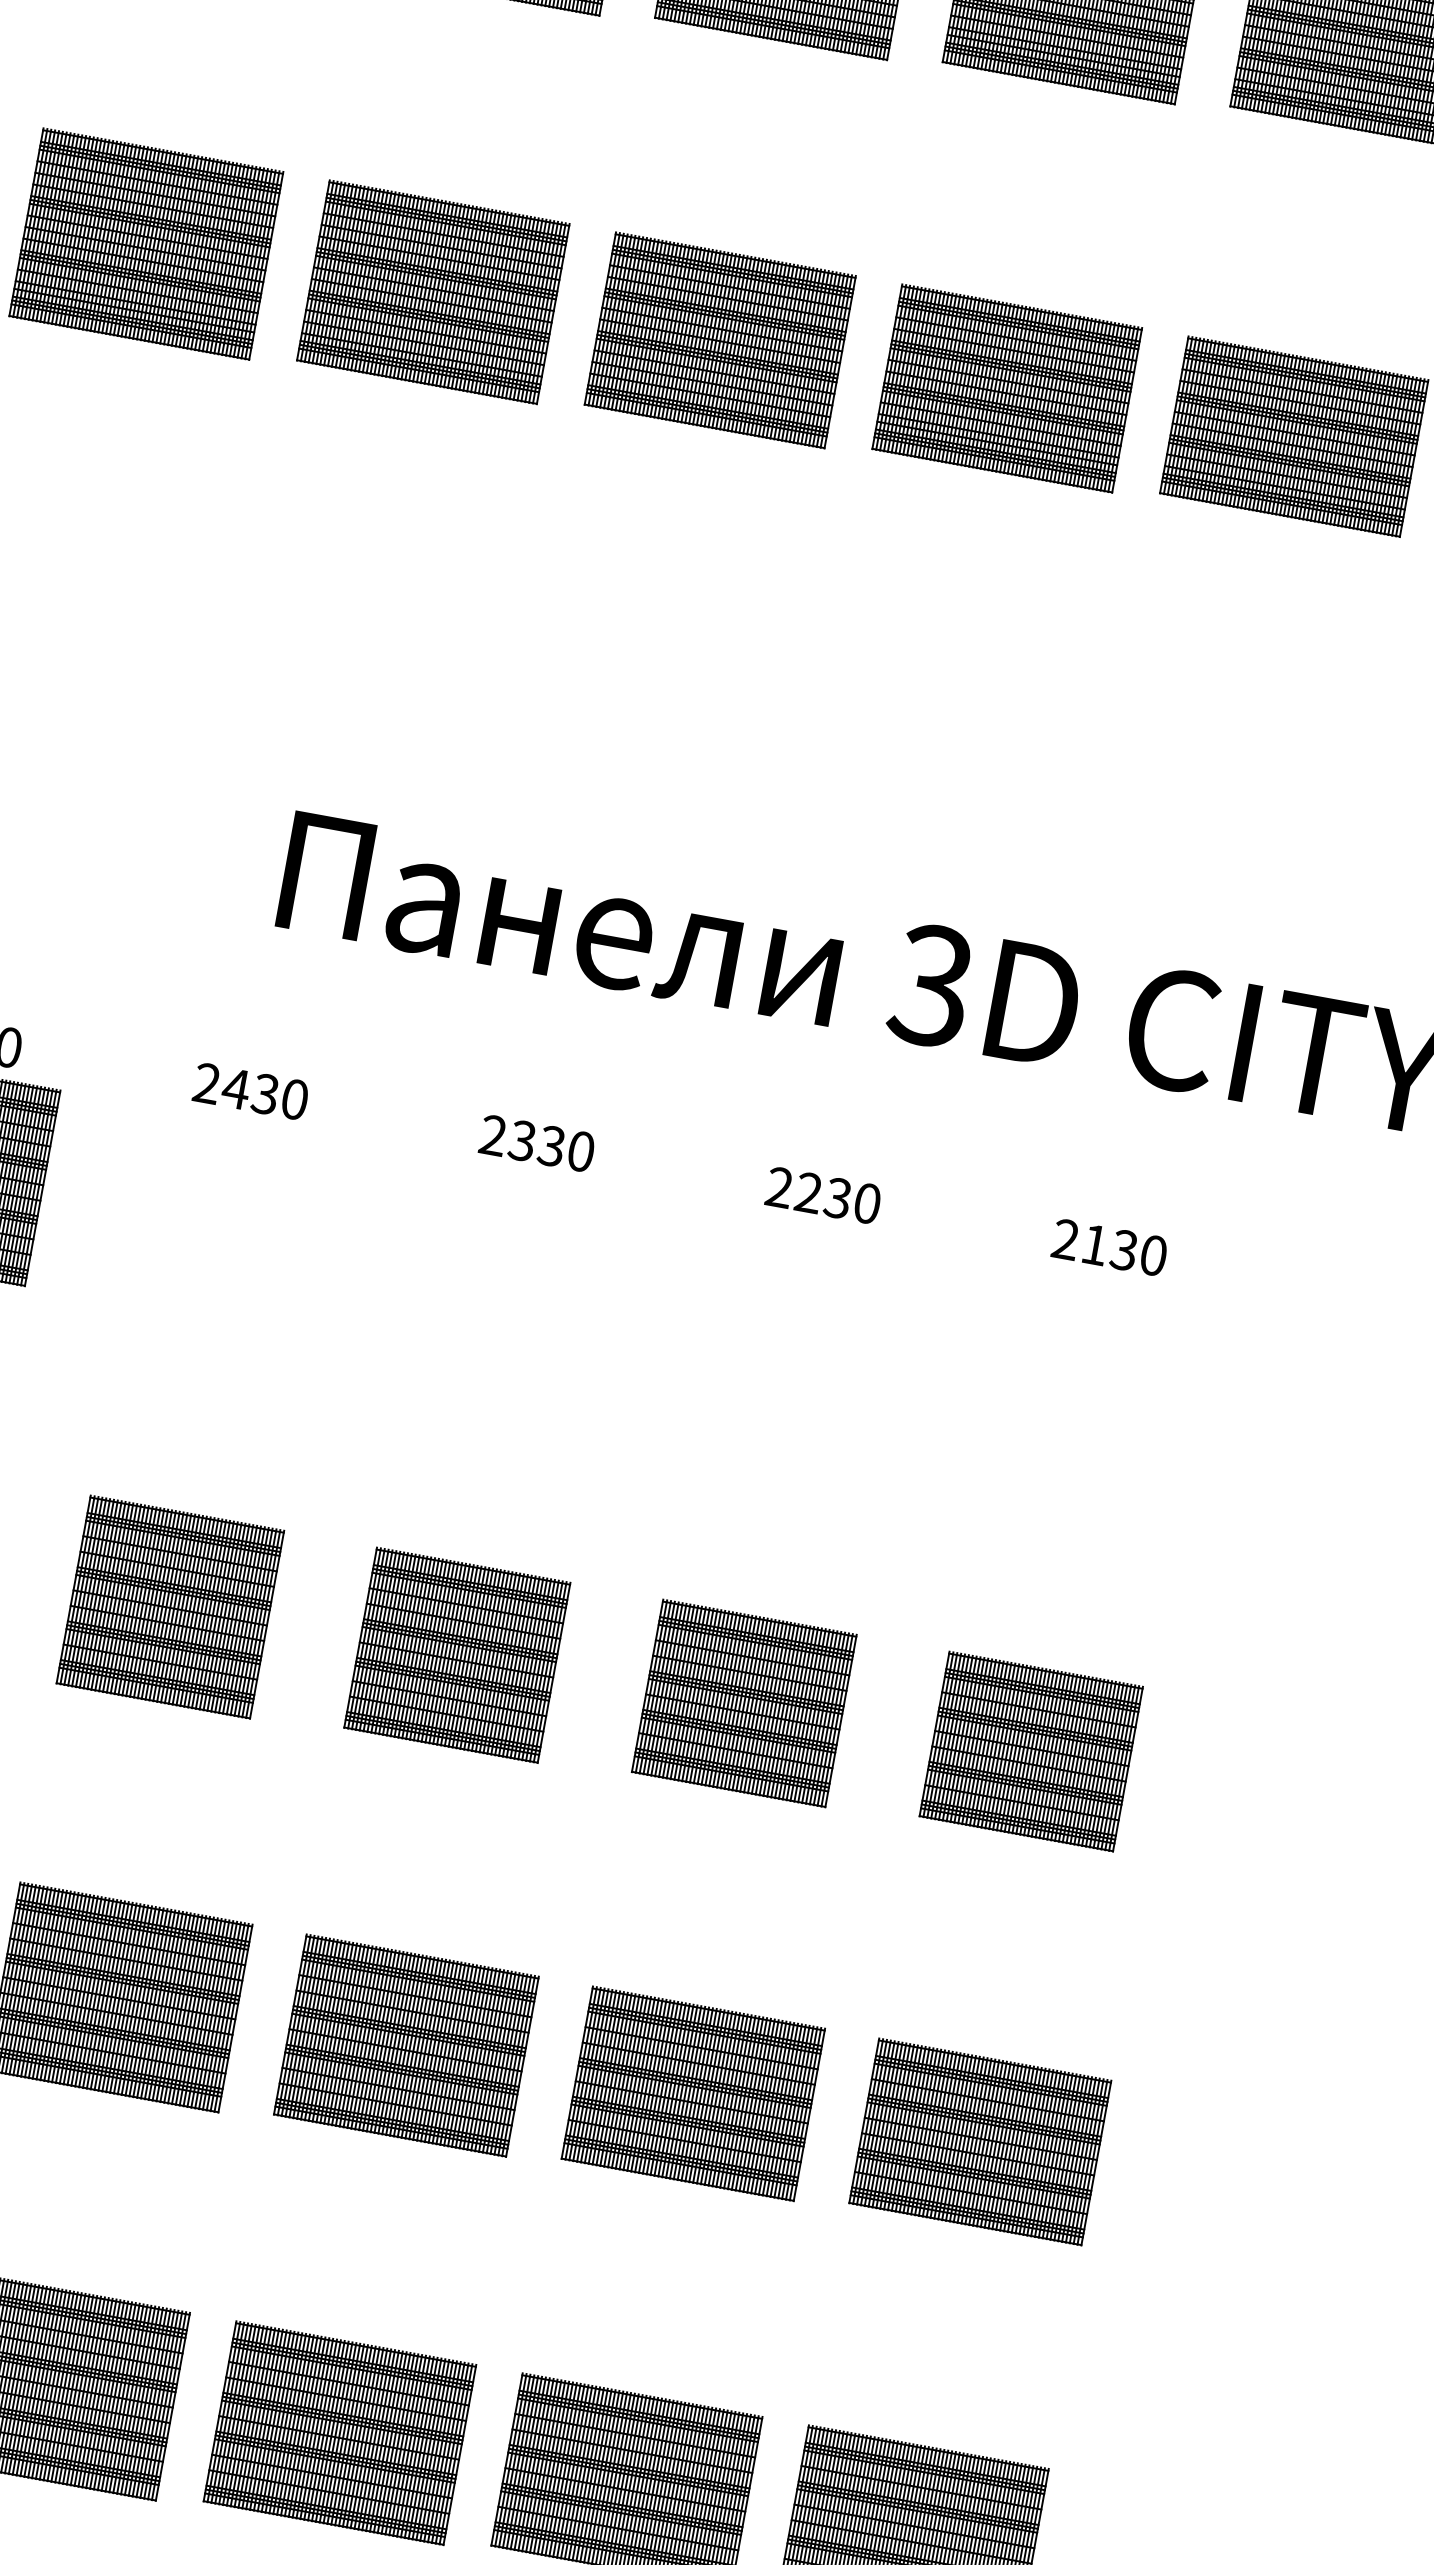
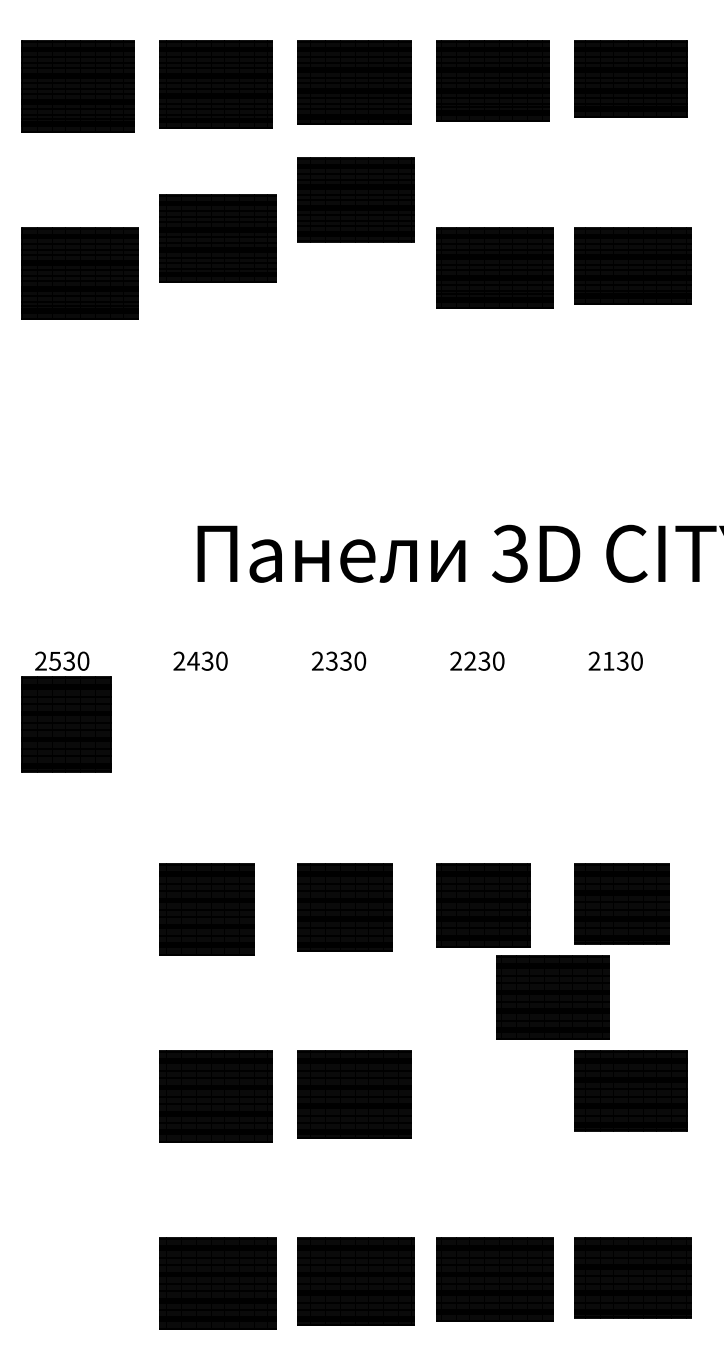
part: (432, 291) -> (217, 238), moved
part: (718, 339) -> (355, 199), moved
part: (692, 2093) -> (552, 997), moved

